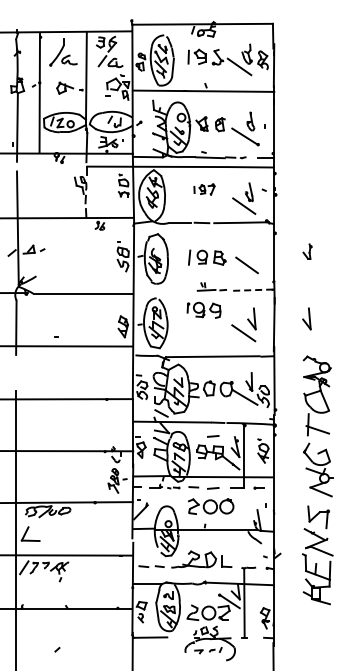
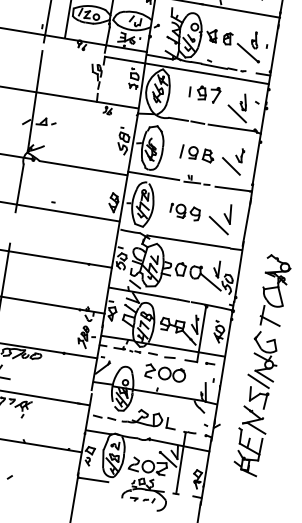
part: (204, 189) -> (204, 93), size x1.67
part: (307, 251) -> (239, 155), moved
line: (162, 289) -> (153, 175), added
line: (253, 290) -> (233, 189), dashed -> solid
part: (203, 309) -> (184, 211), moved
part: (306, 318) -> (276, 221), removed
line: (213, 436) -> (177, 312), removed
line: (315, 498) -> (258, 381), added

